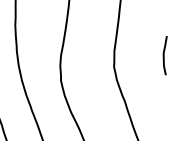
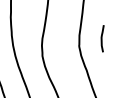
curve: (164, 55) -> (102, 38), moved

